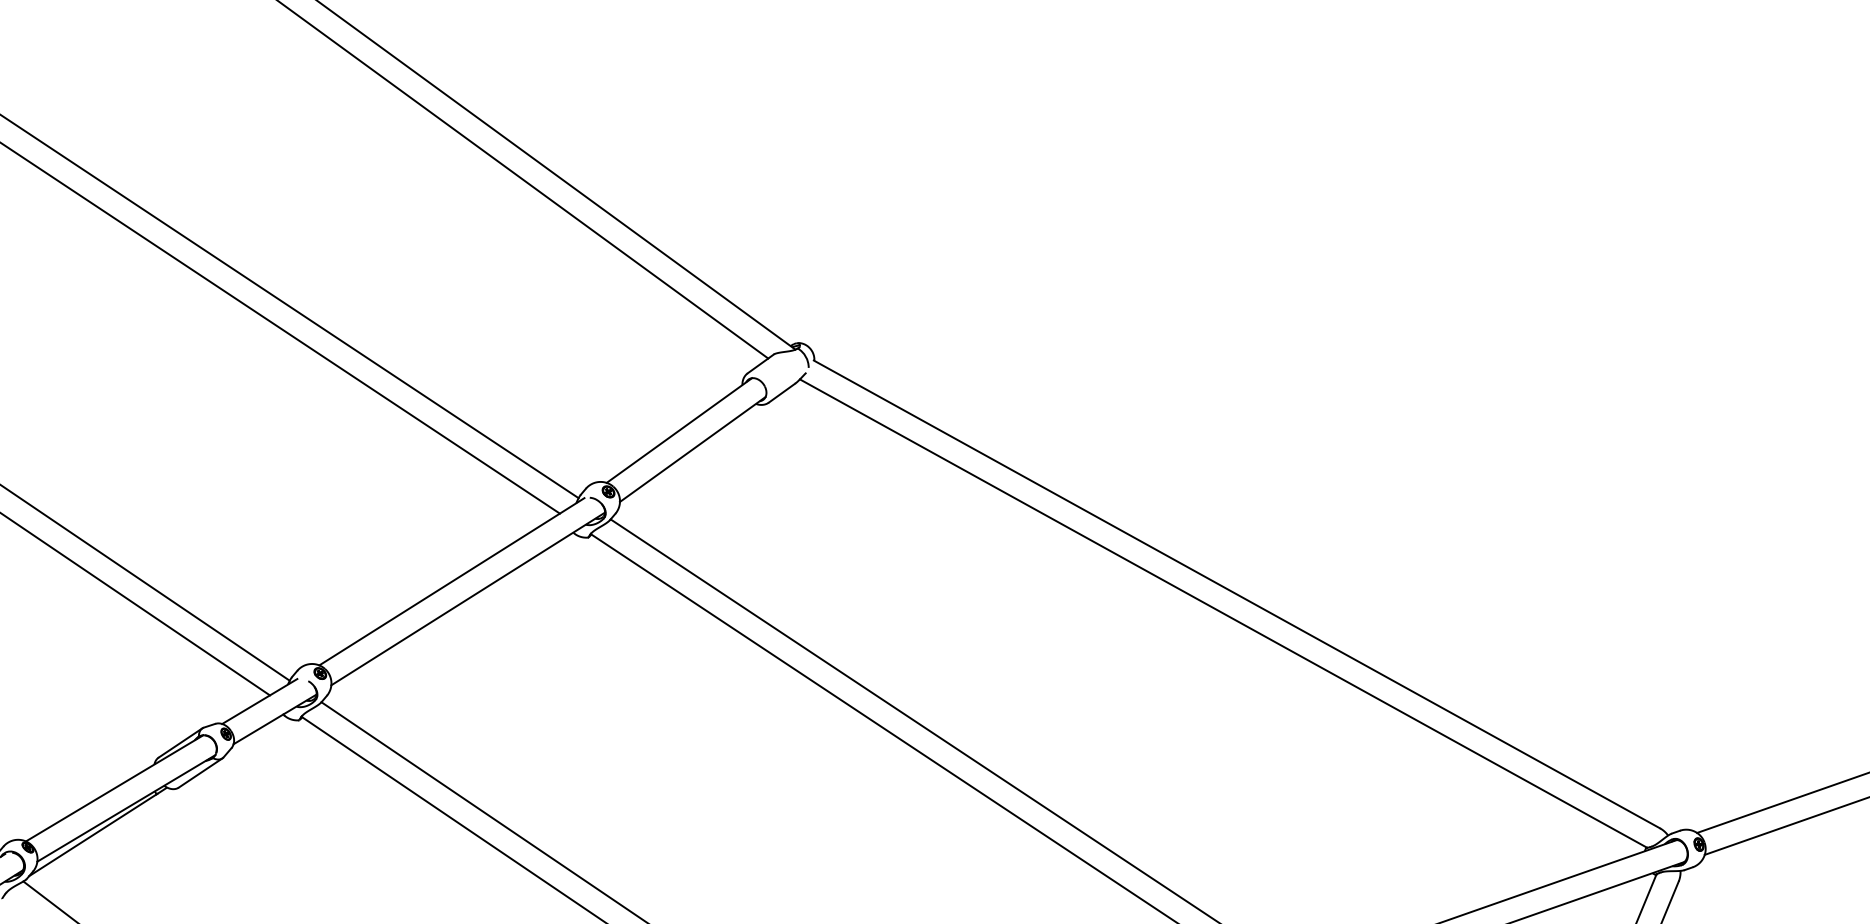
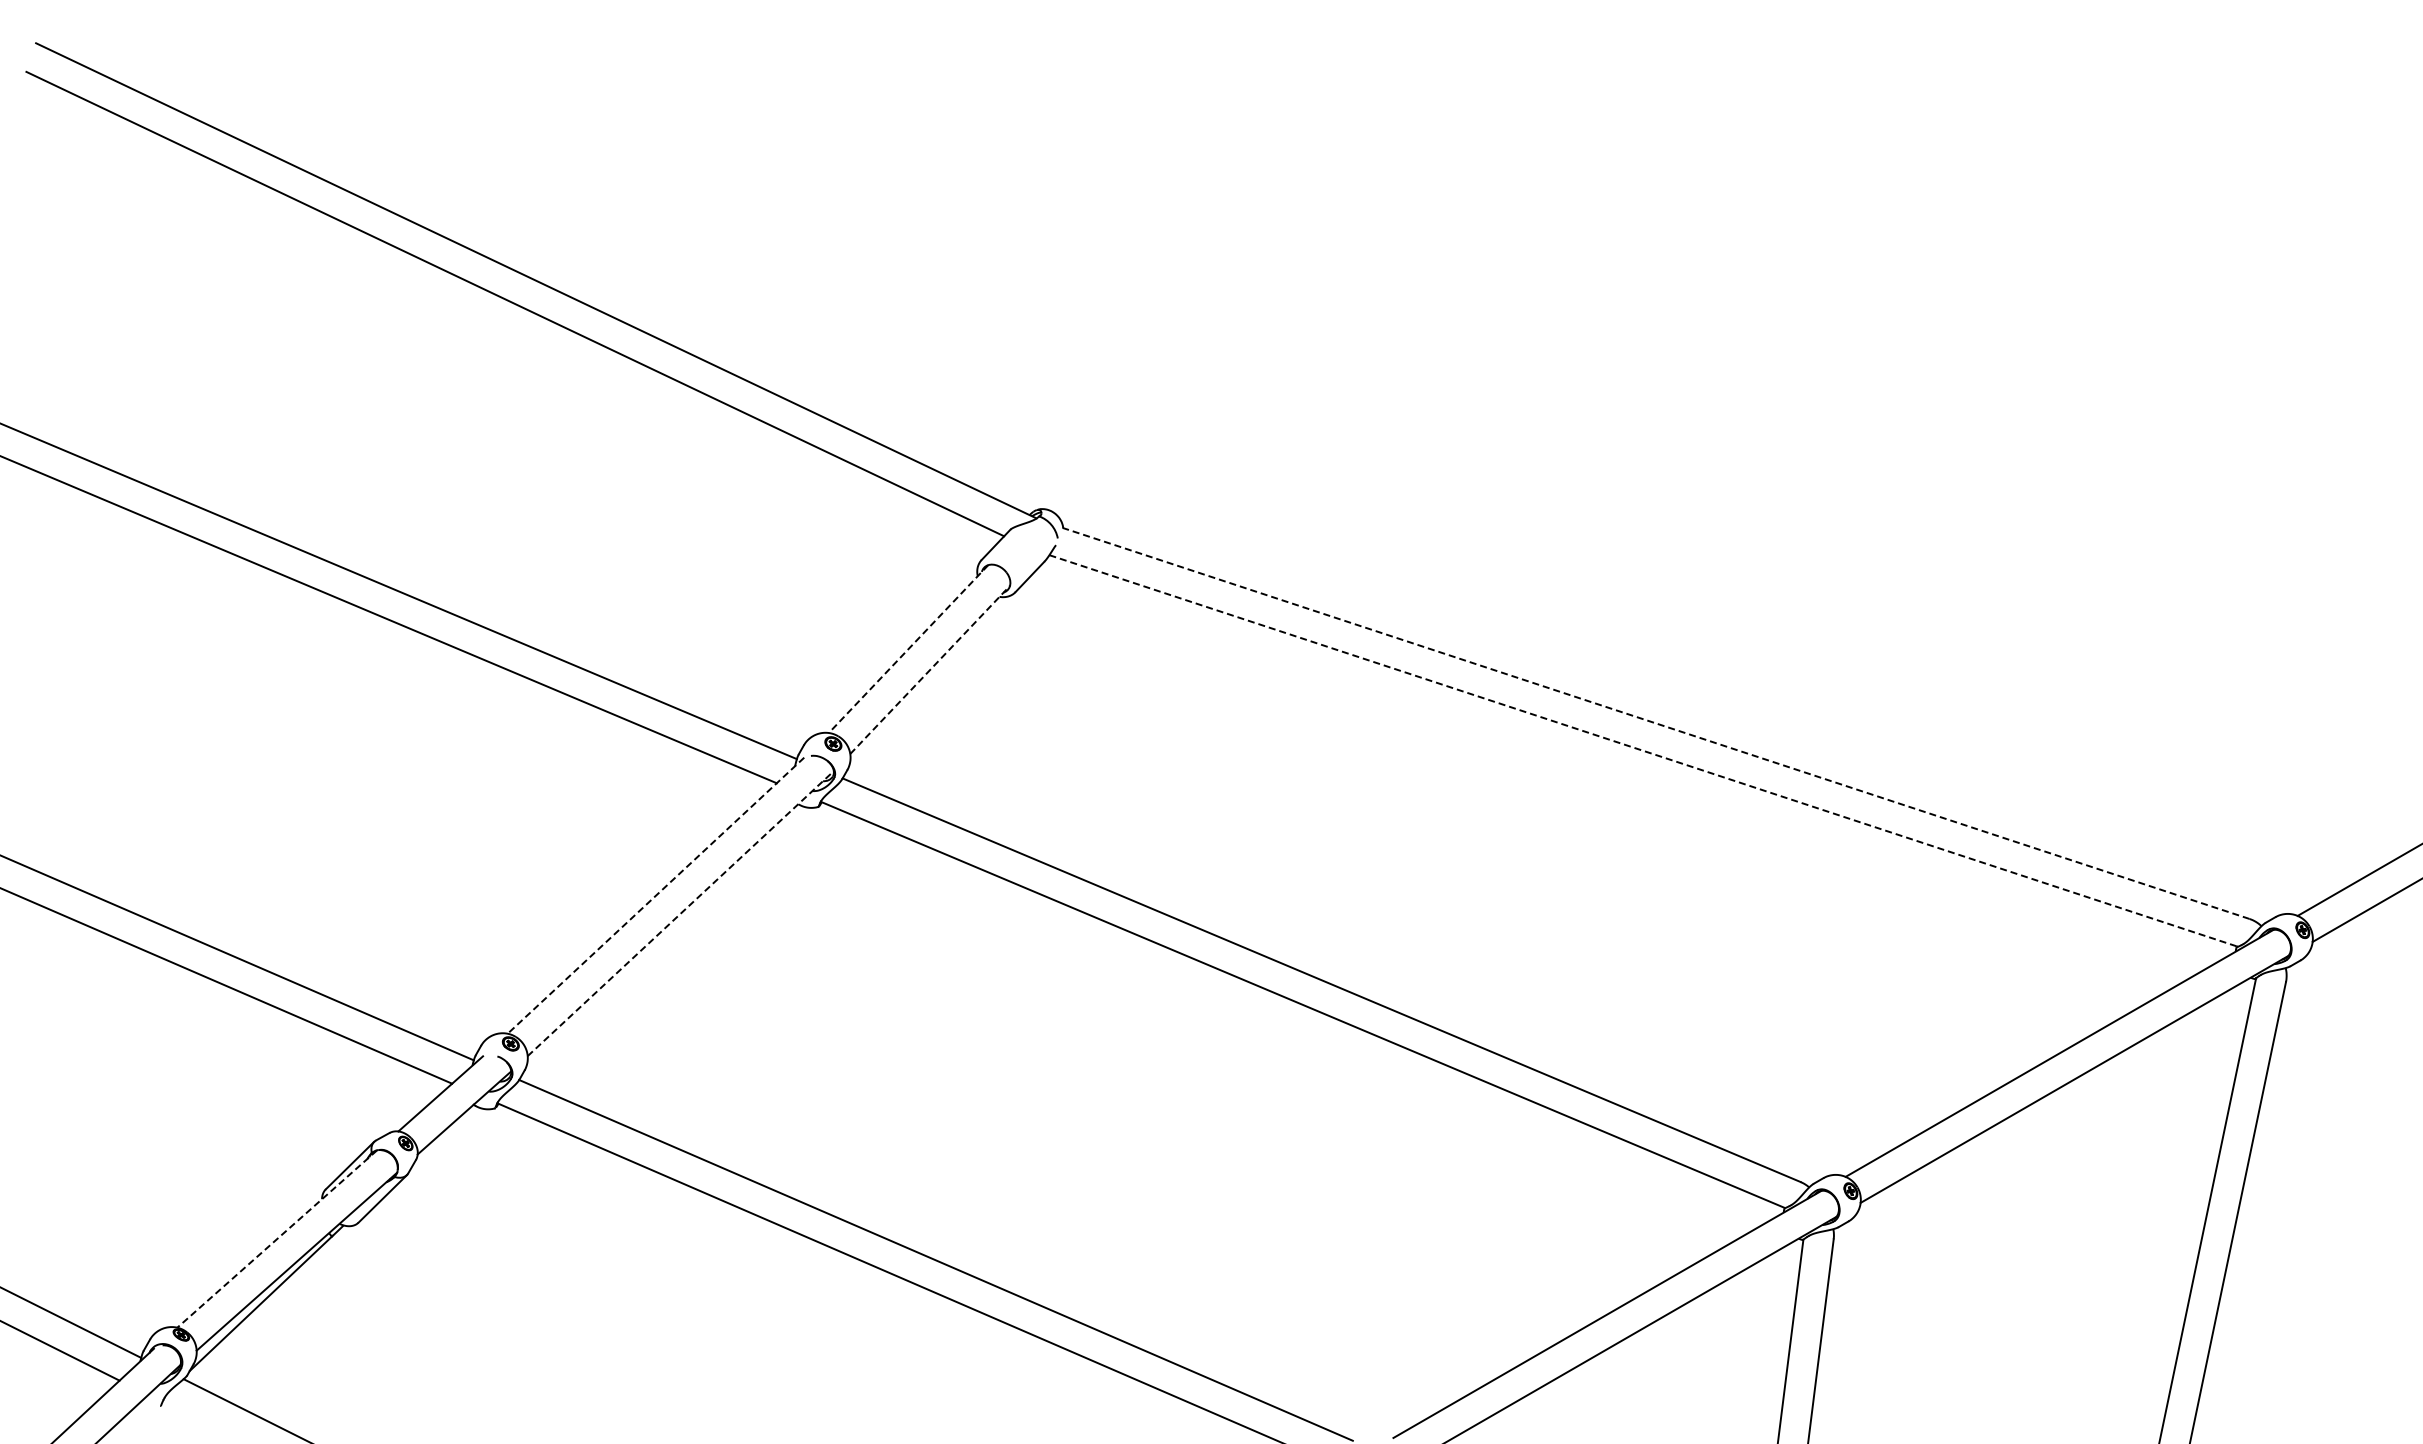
line: (679, 430) -> (908, 649), solid -> dashed
line: (693, 449) -> (930, 669), solid -> dashed
line: (451, 581) -> (655, 895), solid -> dashed
line: (1237, 594) -> (1656, 723), solid -> dashed
line: (468, 598) -> (681, 913), solid -> dashed
line: (1223, 613) -> (1643, 750), solid -> dashed
line: (114, 788) -> (277, 1239), solid -> dashed

